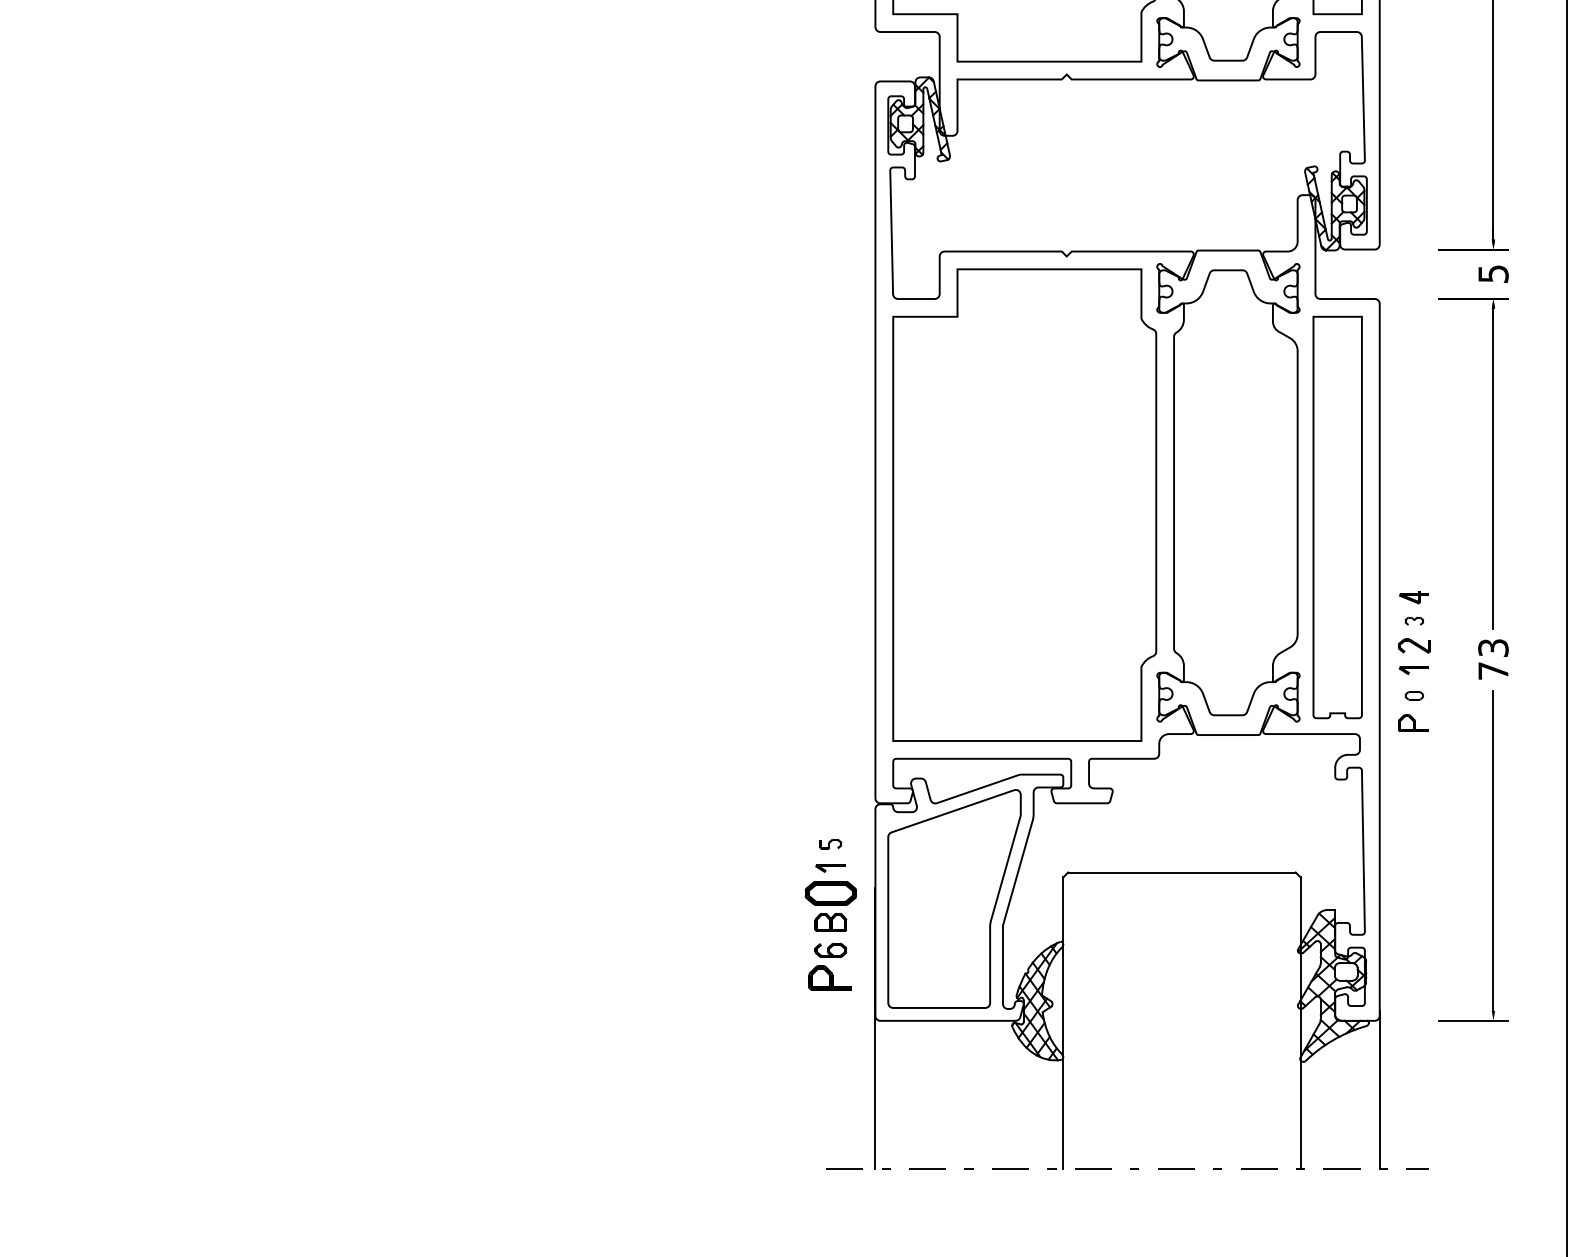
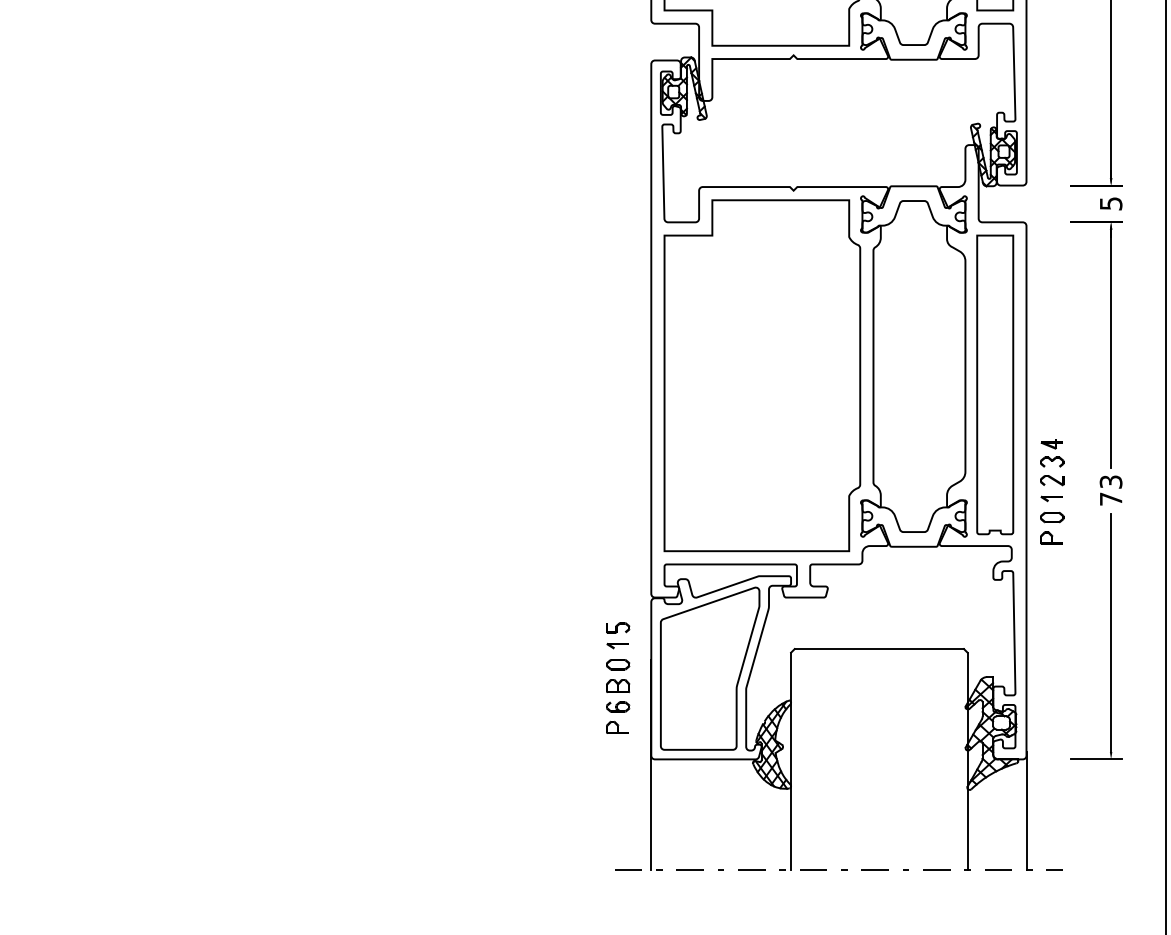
part: (1414, 620) -> (1052, 461), size x1.67
part: (1414, 695) -> (1052, 517), size x1.67
part: (830, 843) -> (617, 627), size x1.43
part: (830, 893) -> (617, 664), size x0.62
part: (829, 977) -> (617, 727), size x0.71

